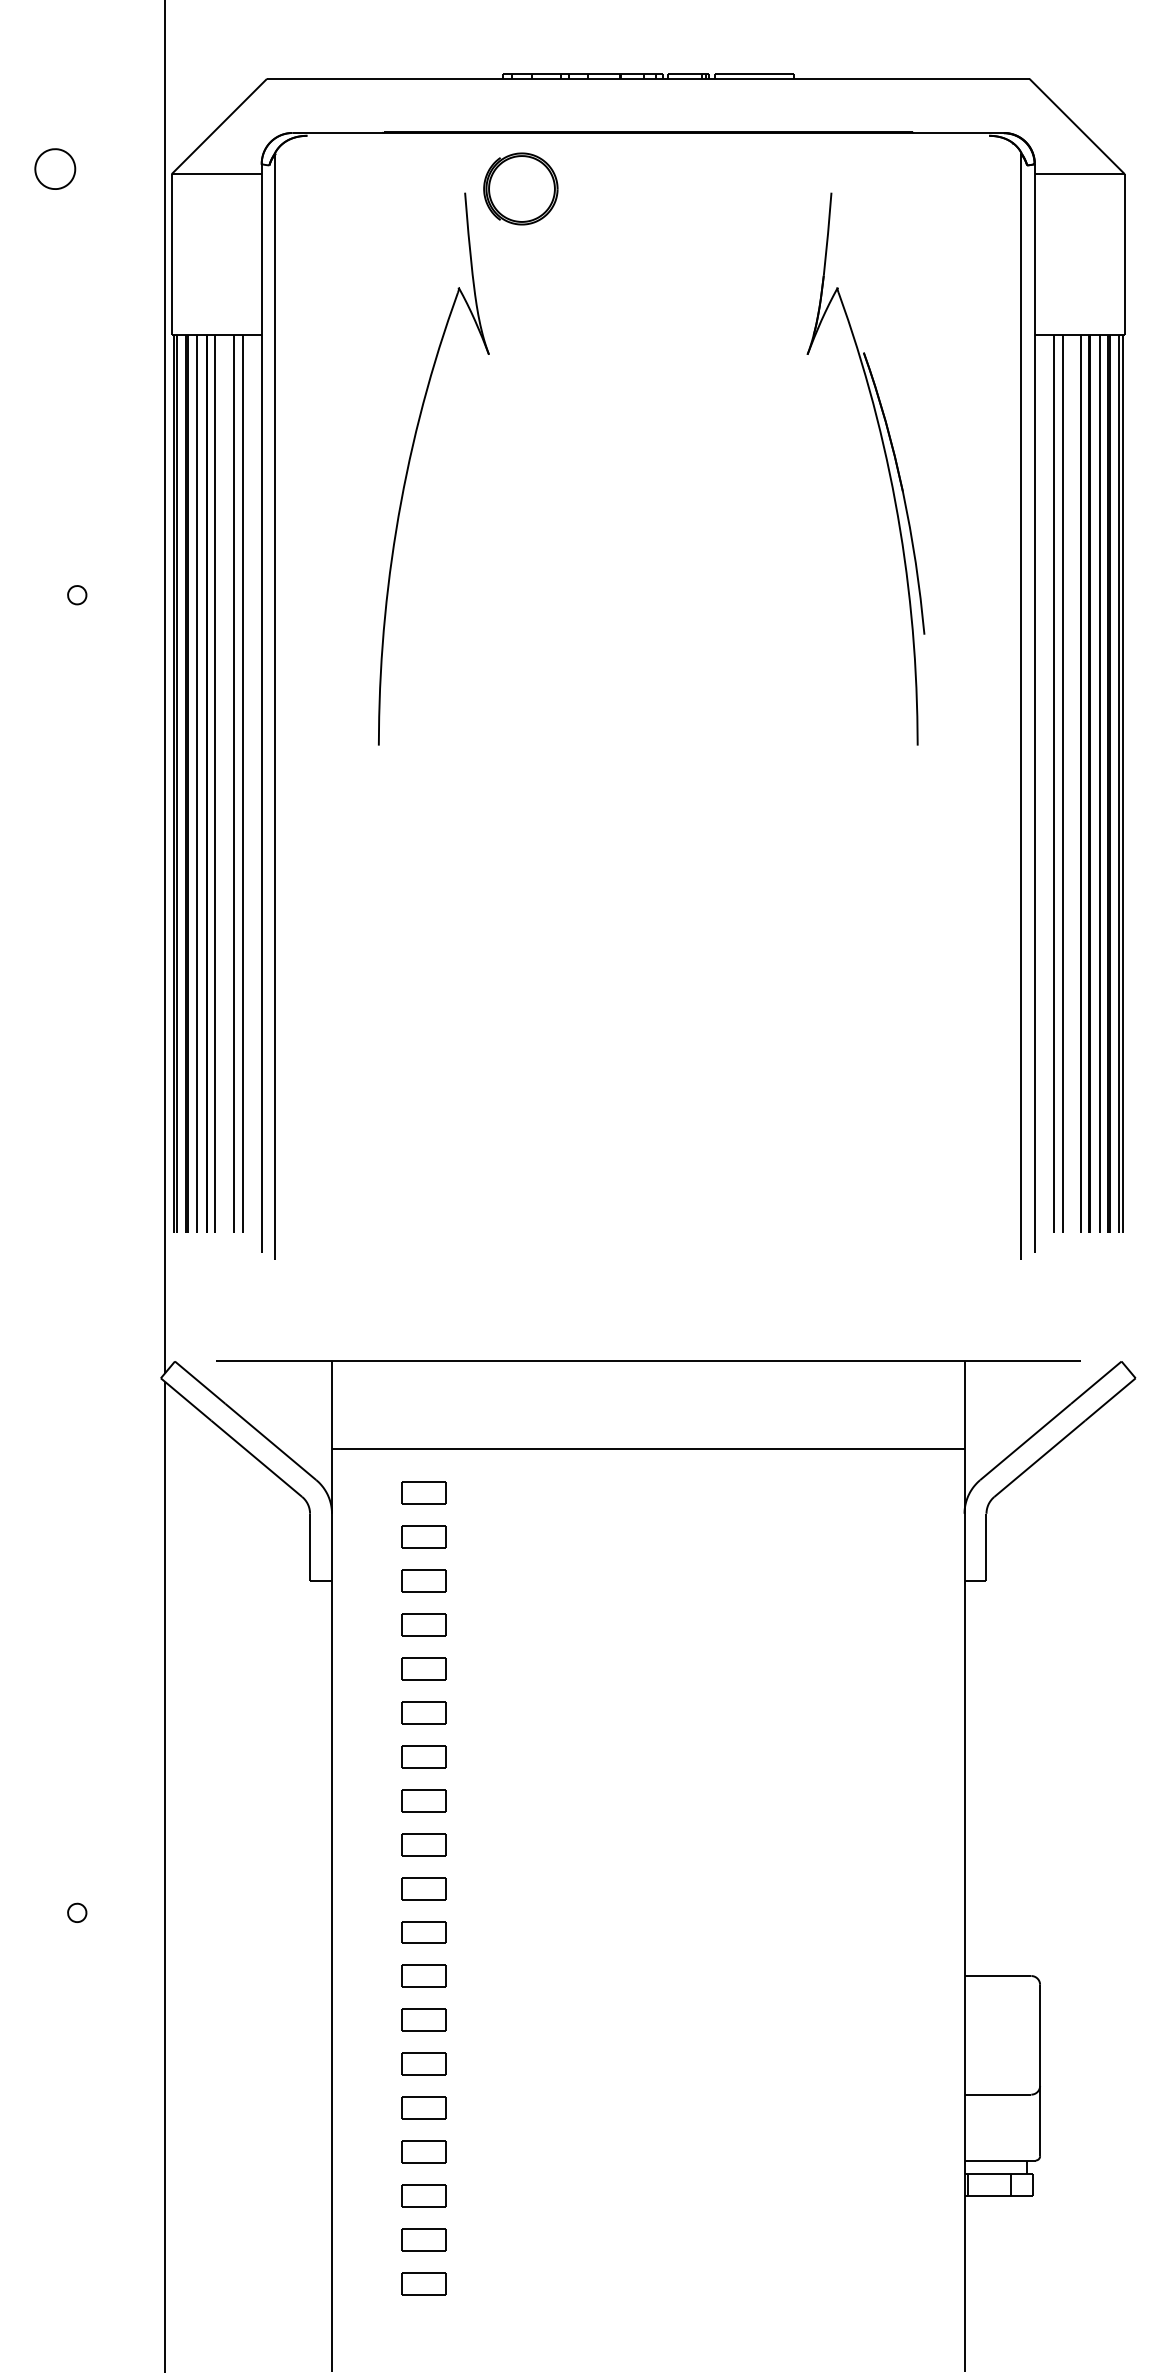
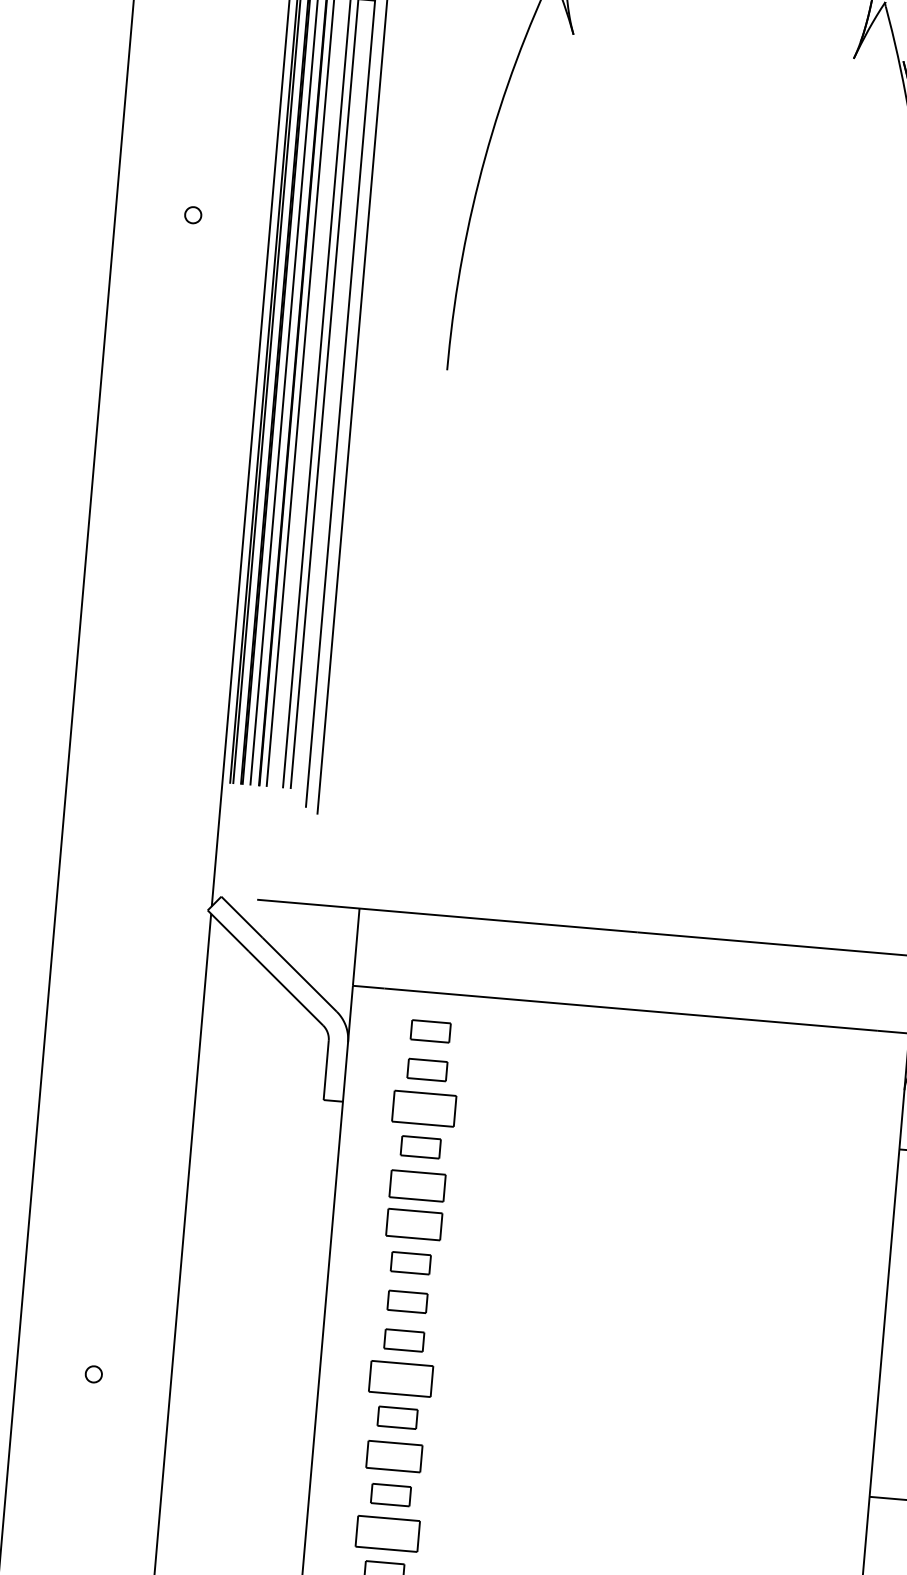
part: (423, 1580) -> (423, 1108), size x1.6
part: (423, 1668) -> (416, 1185), size x1.4
part: (423, 1712) -> (413, 1224), size x1.4
part: (423, 1888) -> (400, 1379), size x1.6
part: (423, 1975) -> (393, 1455), size x1.4
part: (423, 2063) -> (387, 1532), size x1.6

